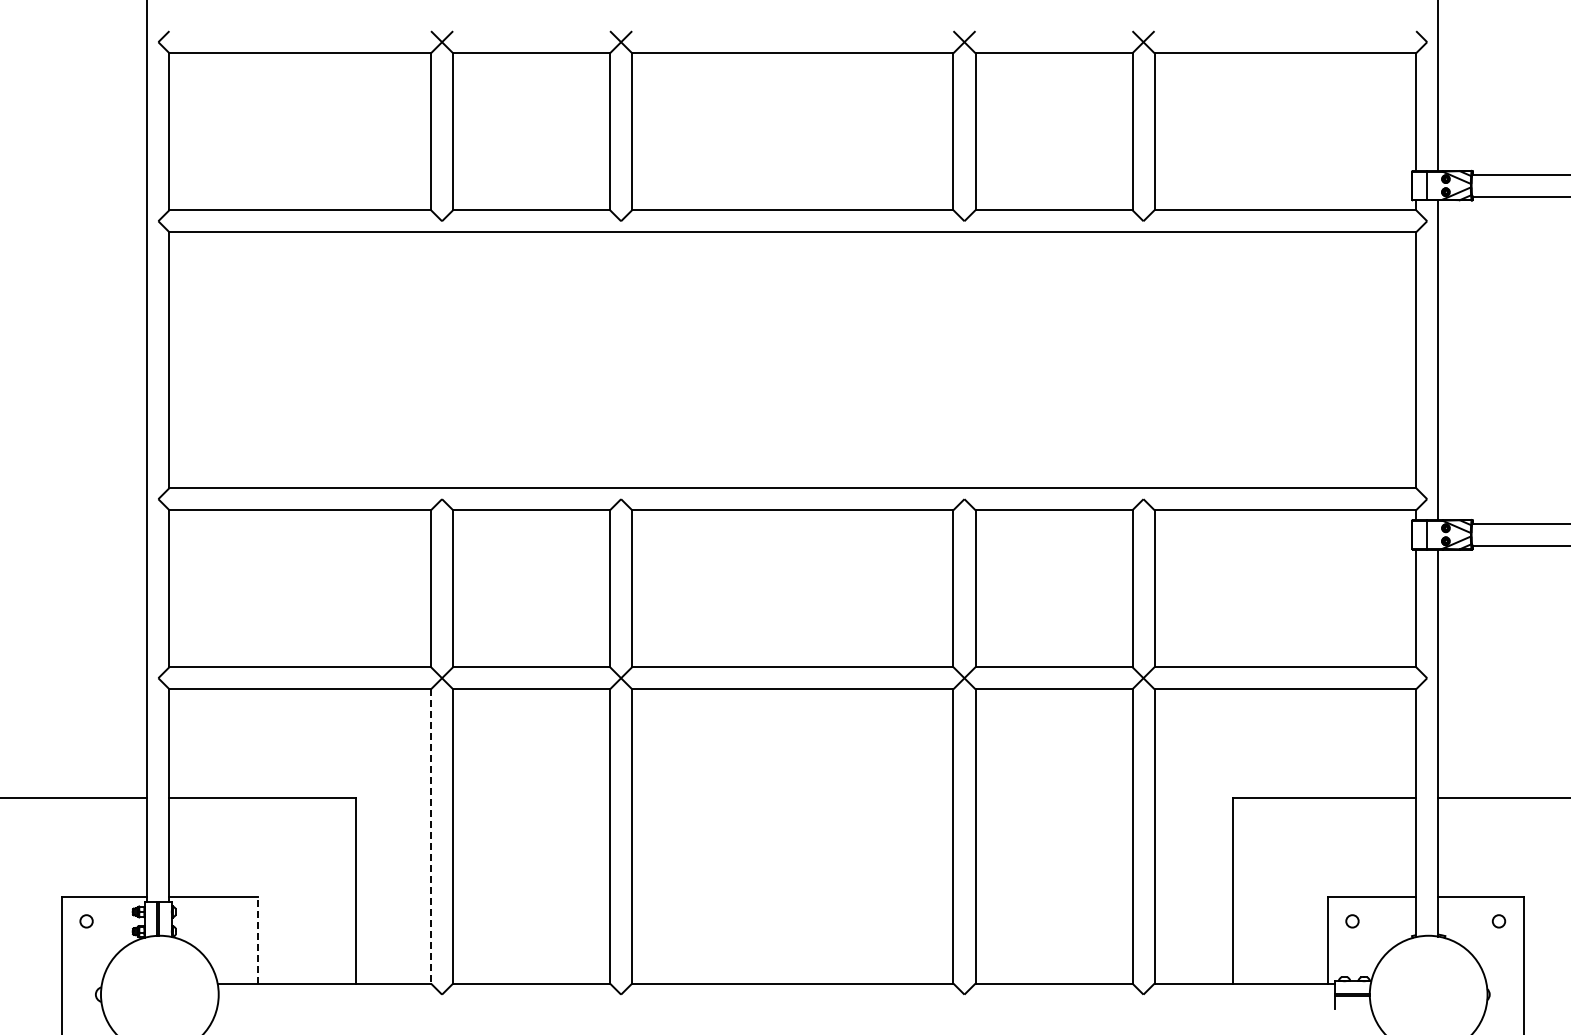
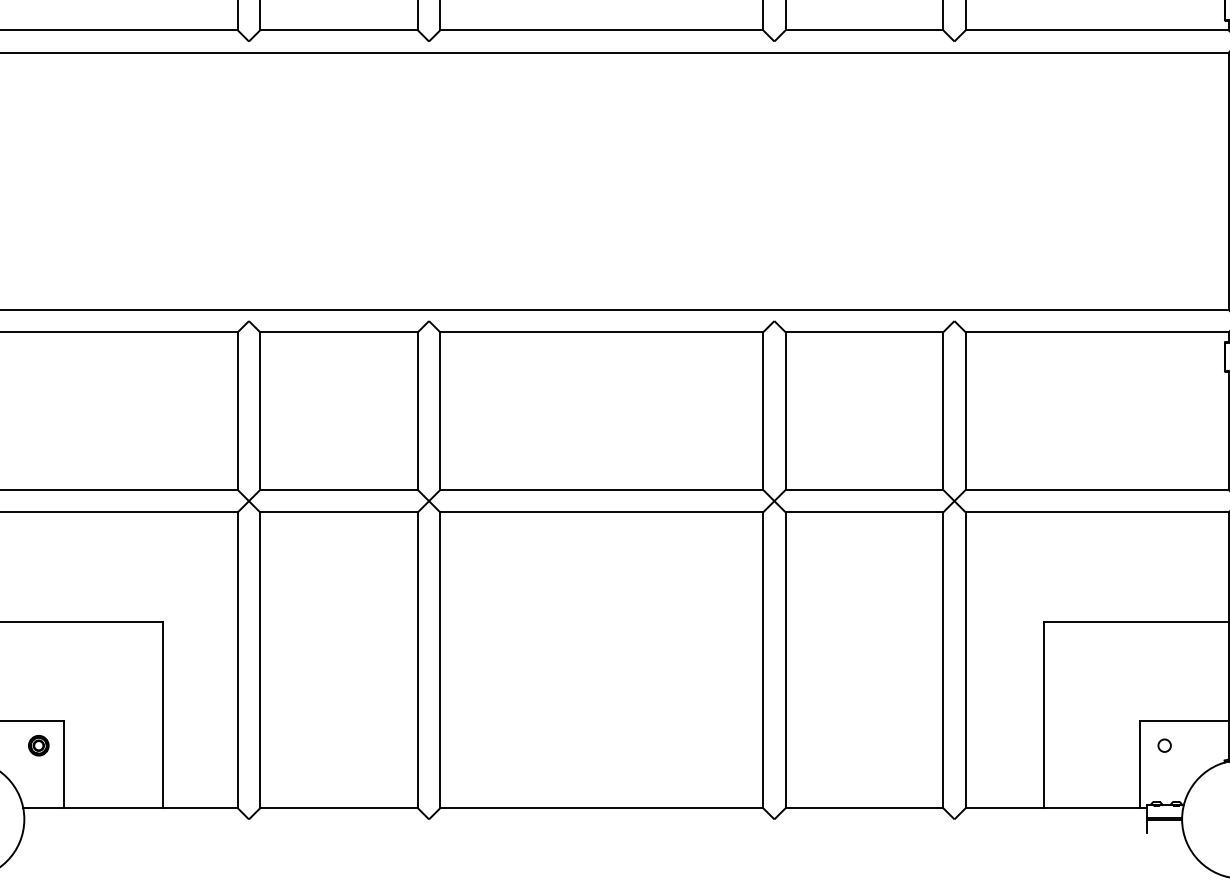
line: (431, 836) -> (238, 660), dashed -> solid
part: (232, 921) -> (38, 745), added
line: (257, 940) -> (63, 764), dashed -> solid

